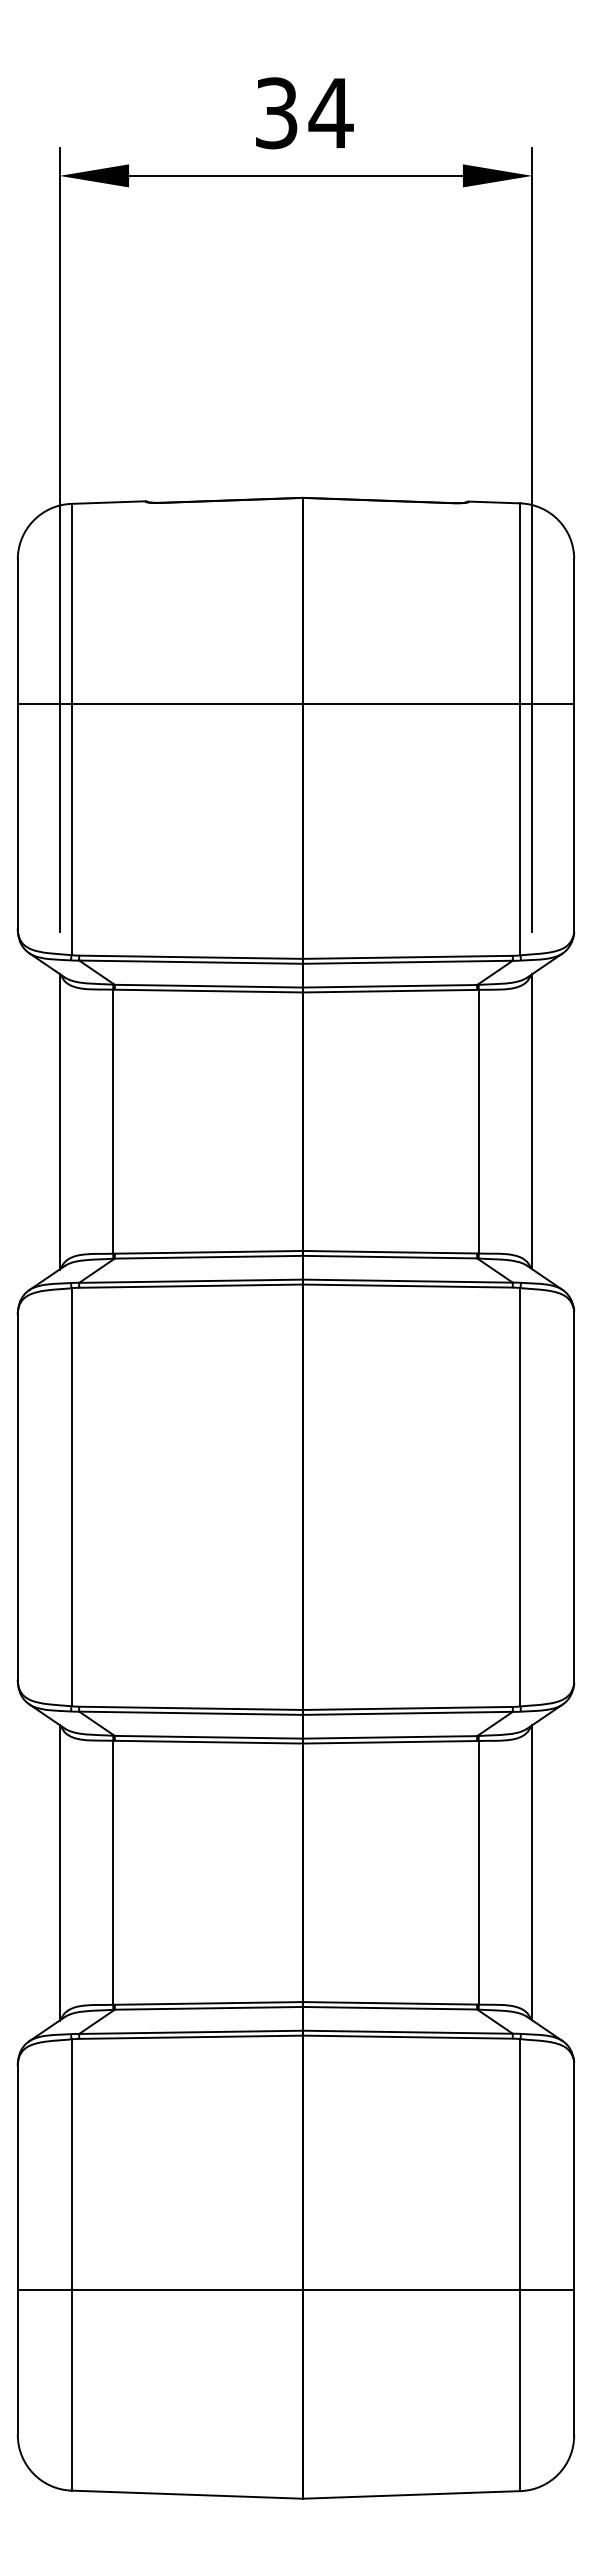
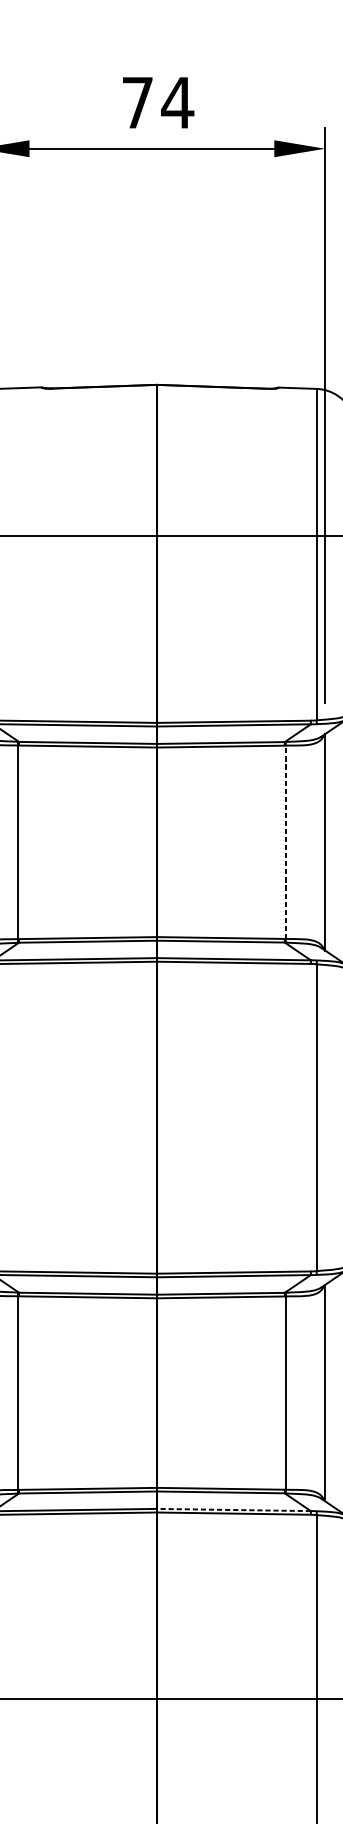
text: (276, 113) -> (137, 103), 34 -> 74
line: (478, 1121) -> (285, 842), solid -> dashed
line: (407, 2032) -> (233, 1510), solid -> dashed

